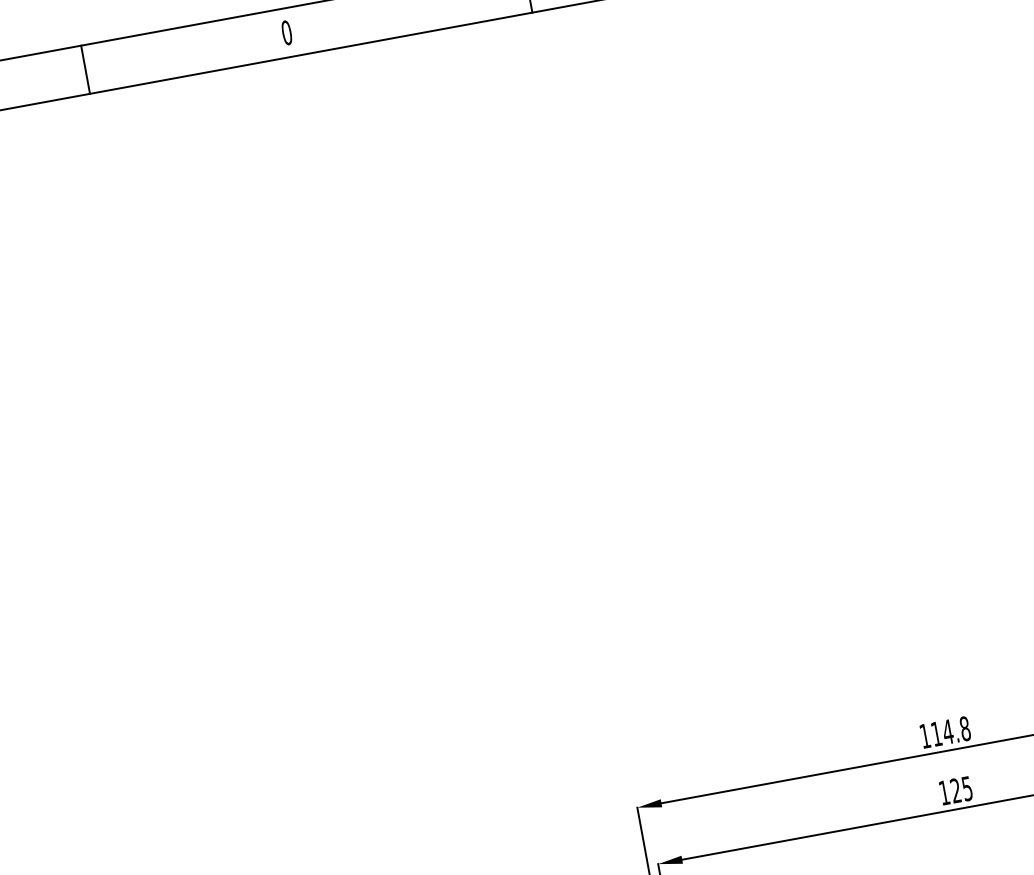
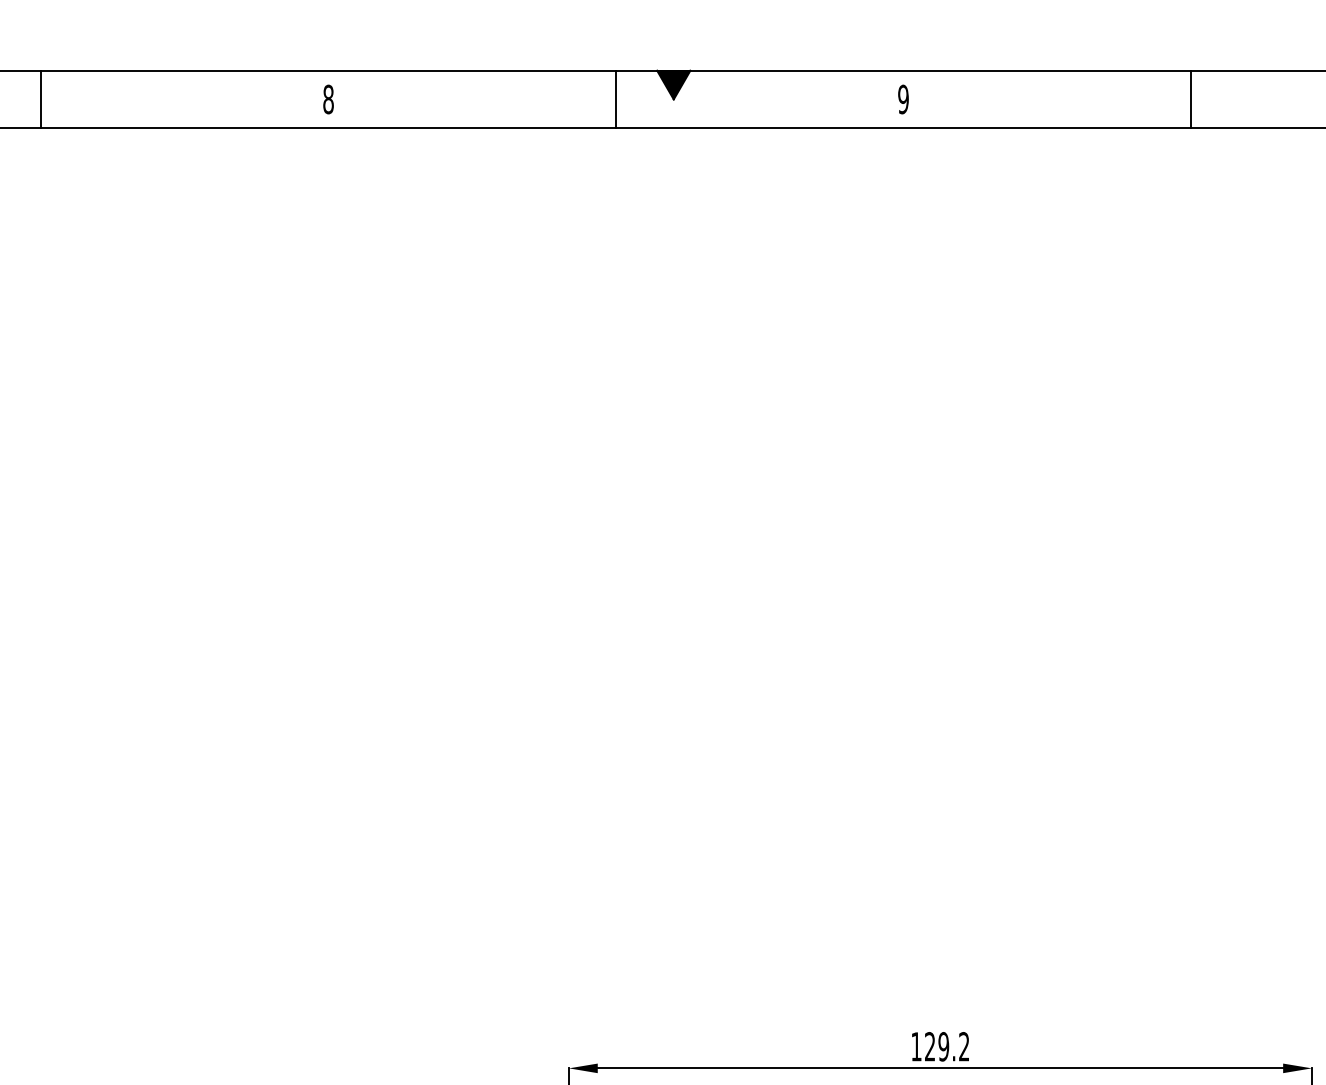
text: (286, 32) -> (328, 99), 0 -> 8
line: (85, 69) -> (41, 99), moved
text: (951, 731) -> (947, 1046), 114.8 -> 129.2

